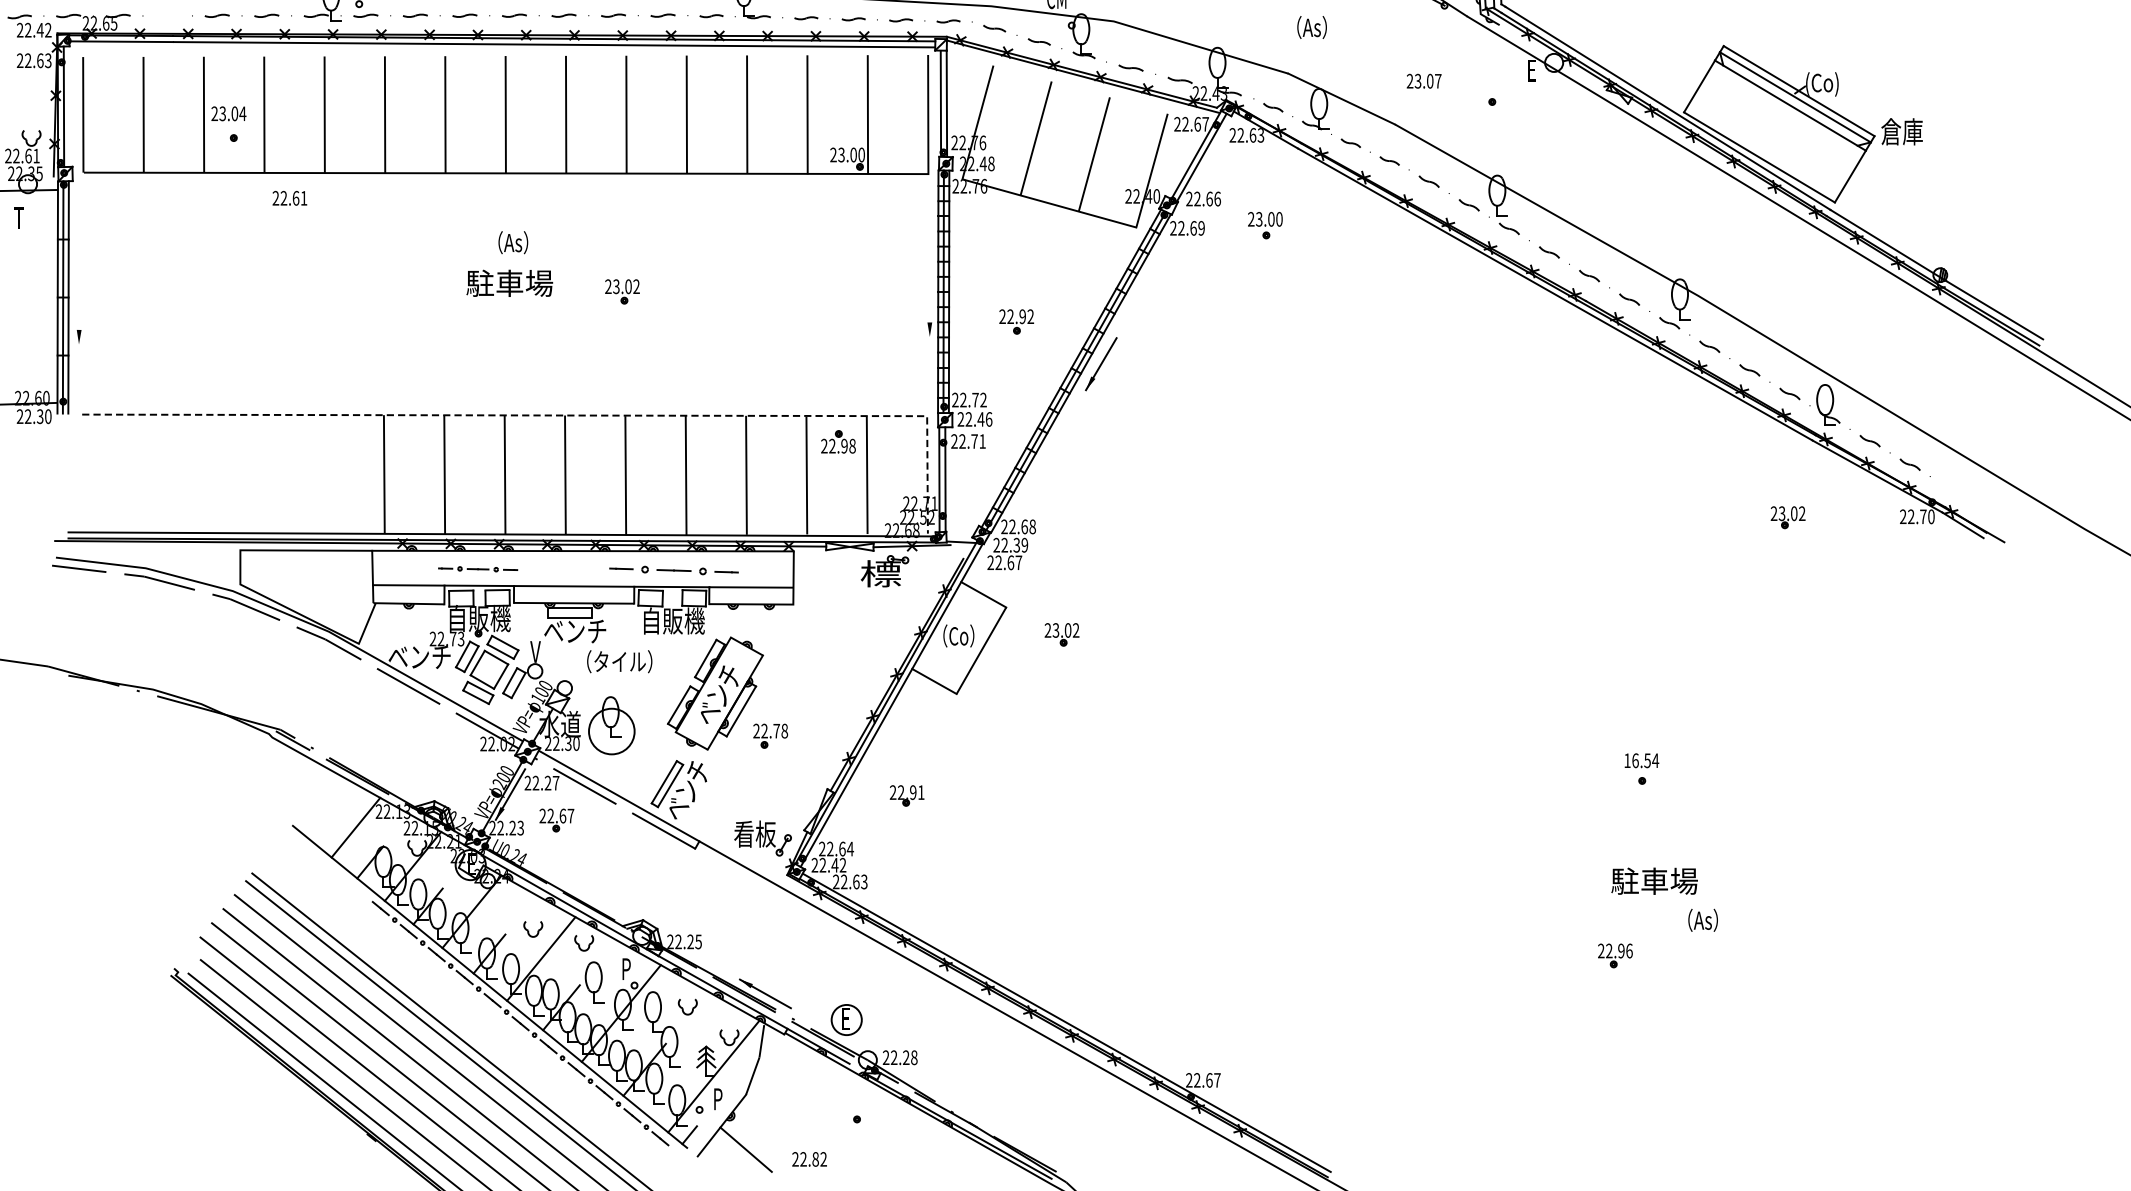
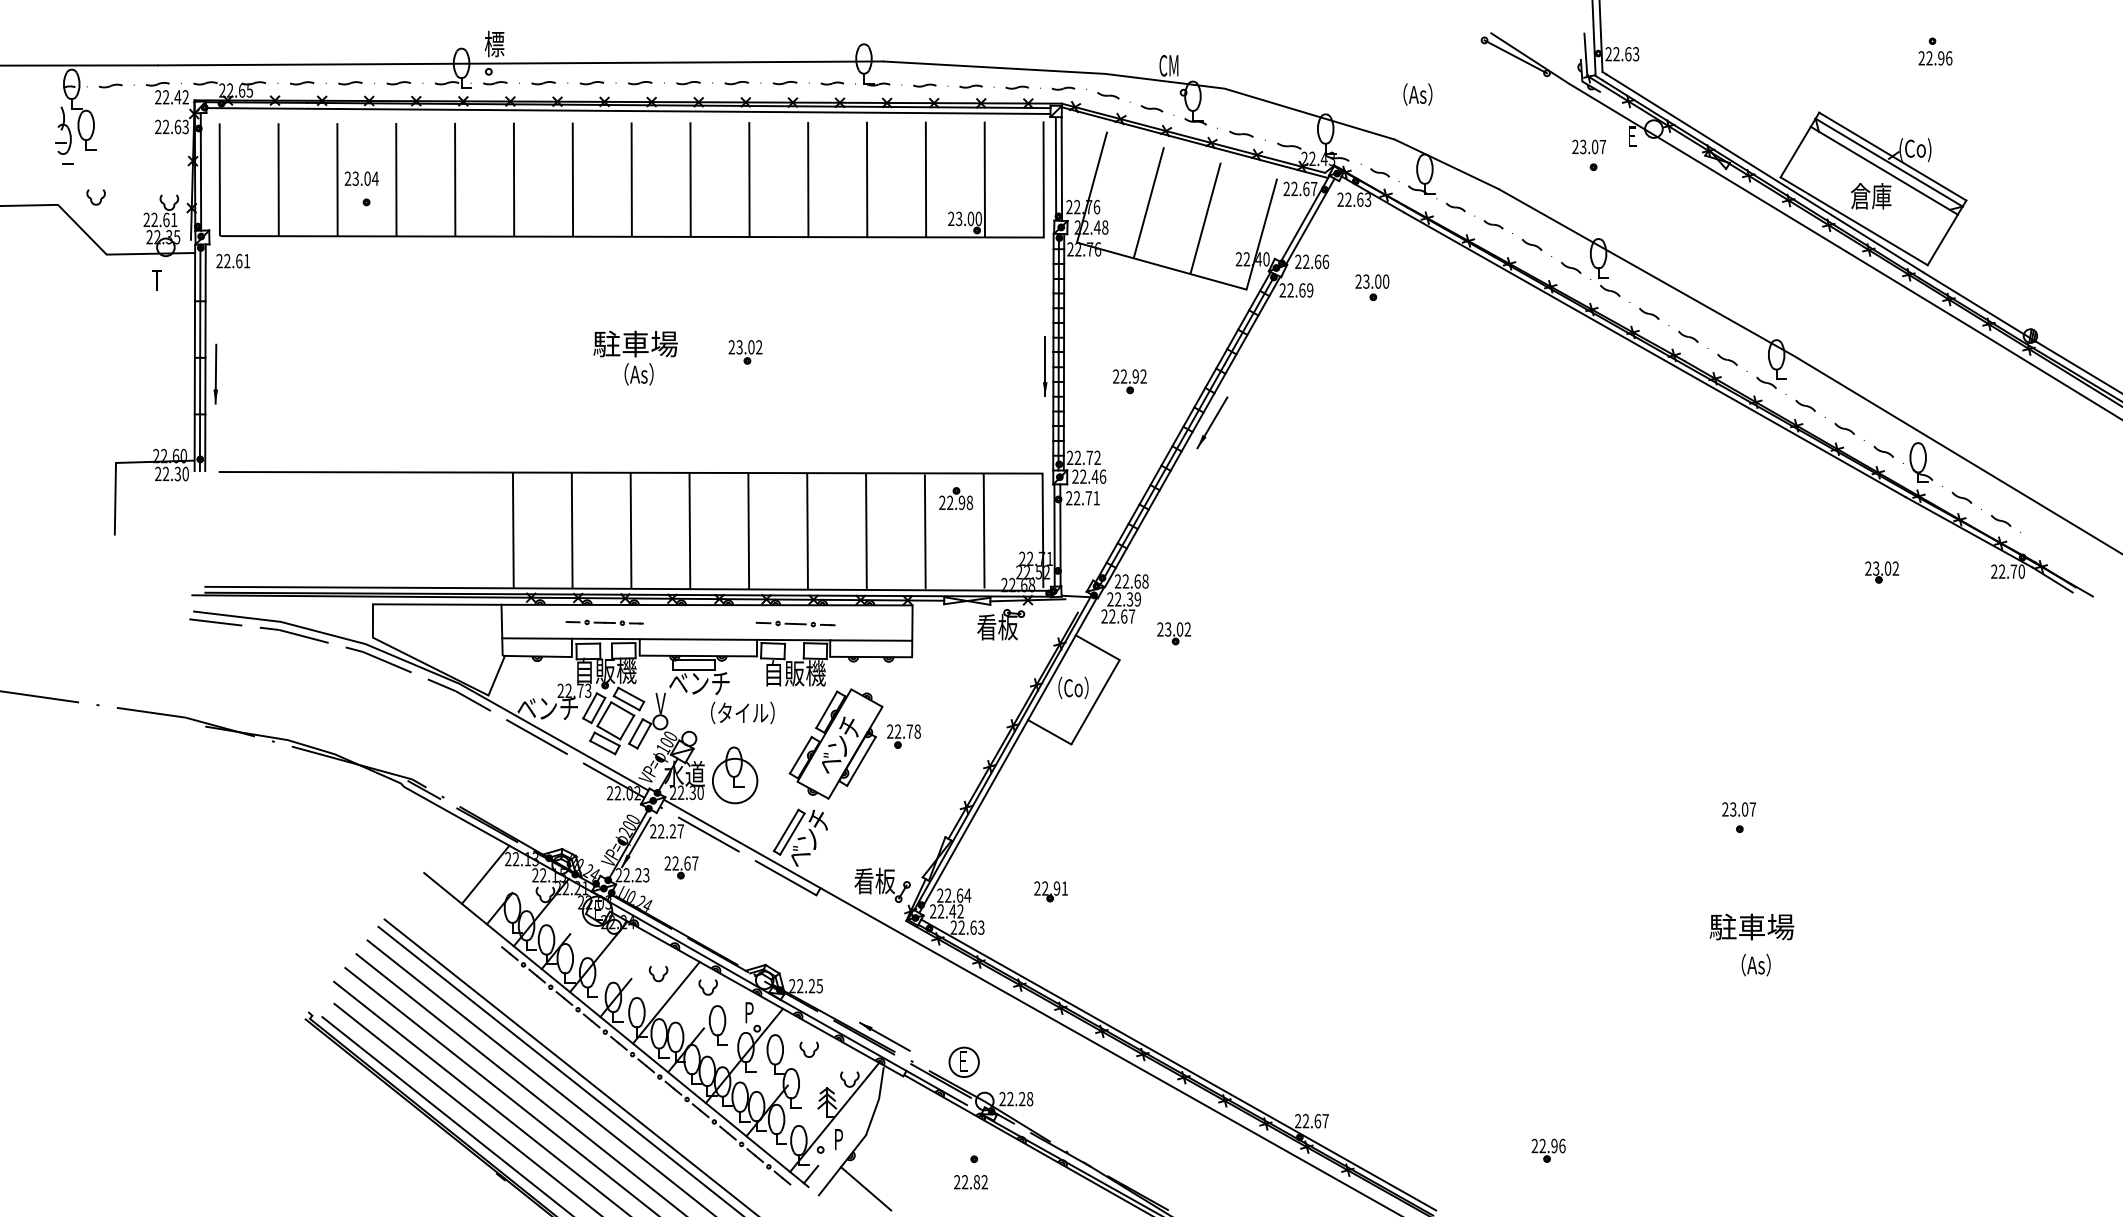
part: (168, 16) -> (302, 83), added
text: (1424, 80) -> (1589, 146), moved
text: (1902, 132) -> (1871, 196), moved
text: (289, 198) -> (232, 261), moved
text: (512, 242) -> (638, 374), moved
line: (930, 306) -> (1045, 366), added
line: (78, 313) -> (215, 373), added
line: (563, 415) -> (688, 472), dashed -> solid
part: (673, 569) -> (795, 623), size x0.62
text: (880, 574) -> (997, 627), 標 -> 看板
part: (1062, 634) -> (1174, 633), moved
part: (770, 736) -> (903, 736), moved
text: (1641, 760) -> (1739, 809), 16.54 -> 23.07
part: (906, 795) -> (1050, 891), moved
text: (1702, 920) -> (1755, 965), moved
part: (1615, 955) -> (1548, 1150), moved
text: (809, 1159) -> (970, 1182), moved

